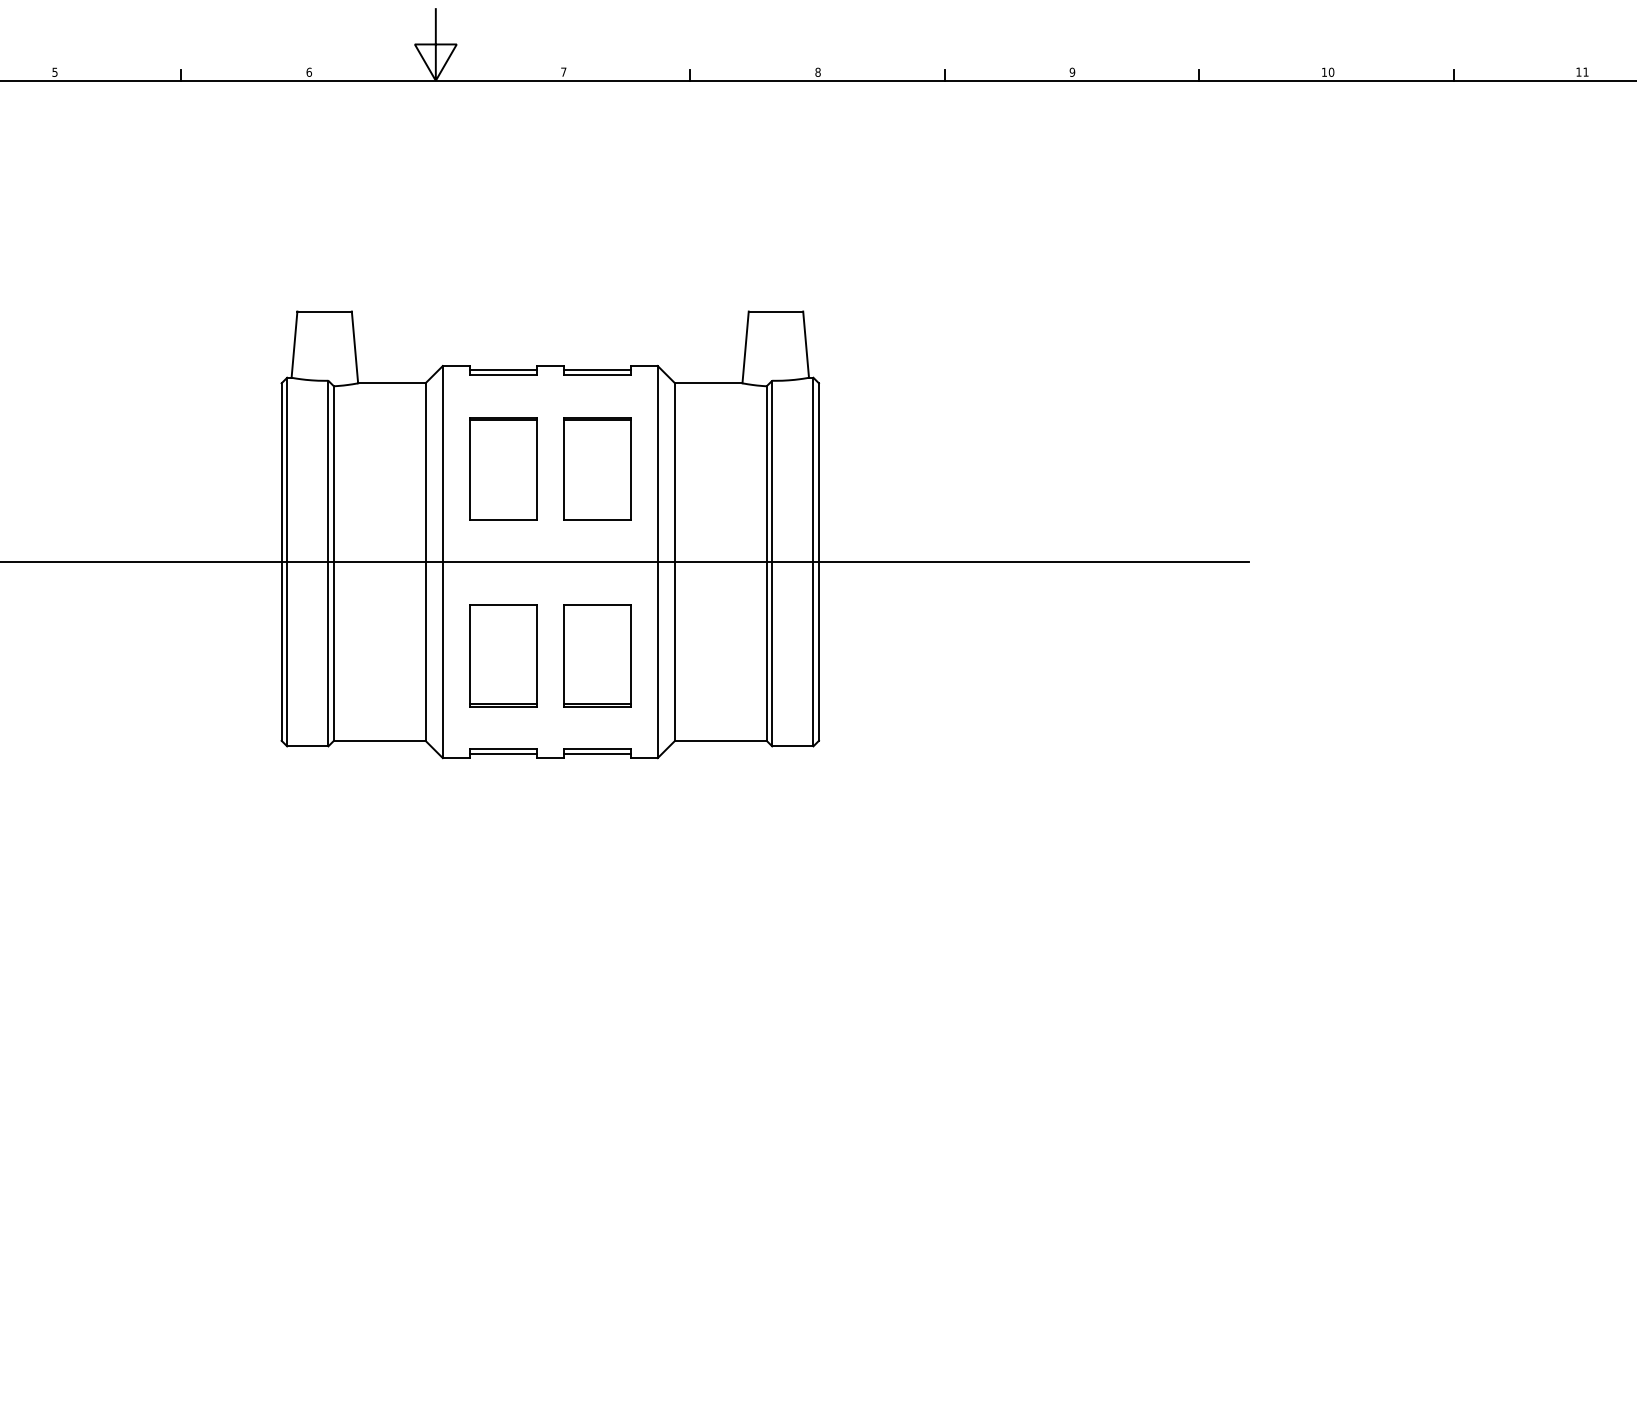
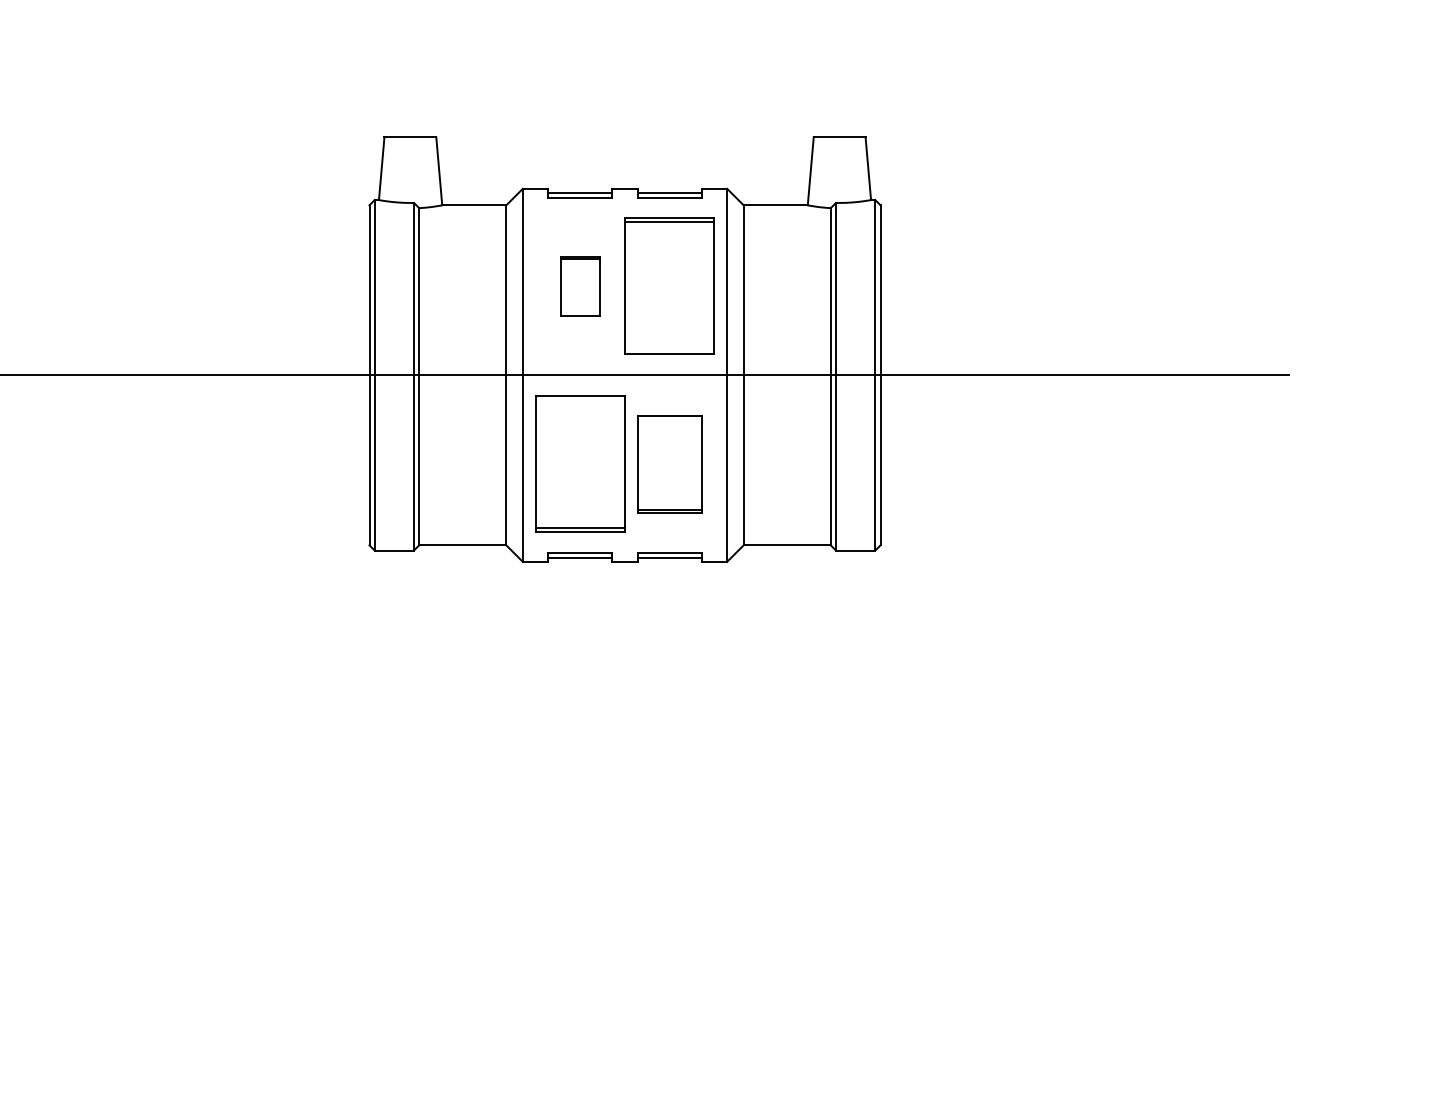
part: (503, 468) -> (580, 286), size x0.6
part: (597, 468) -> (669, 286), size x1.4
part: (503, 655) -> (580, 464), size x1.4

